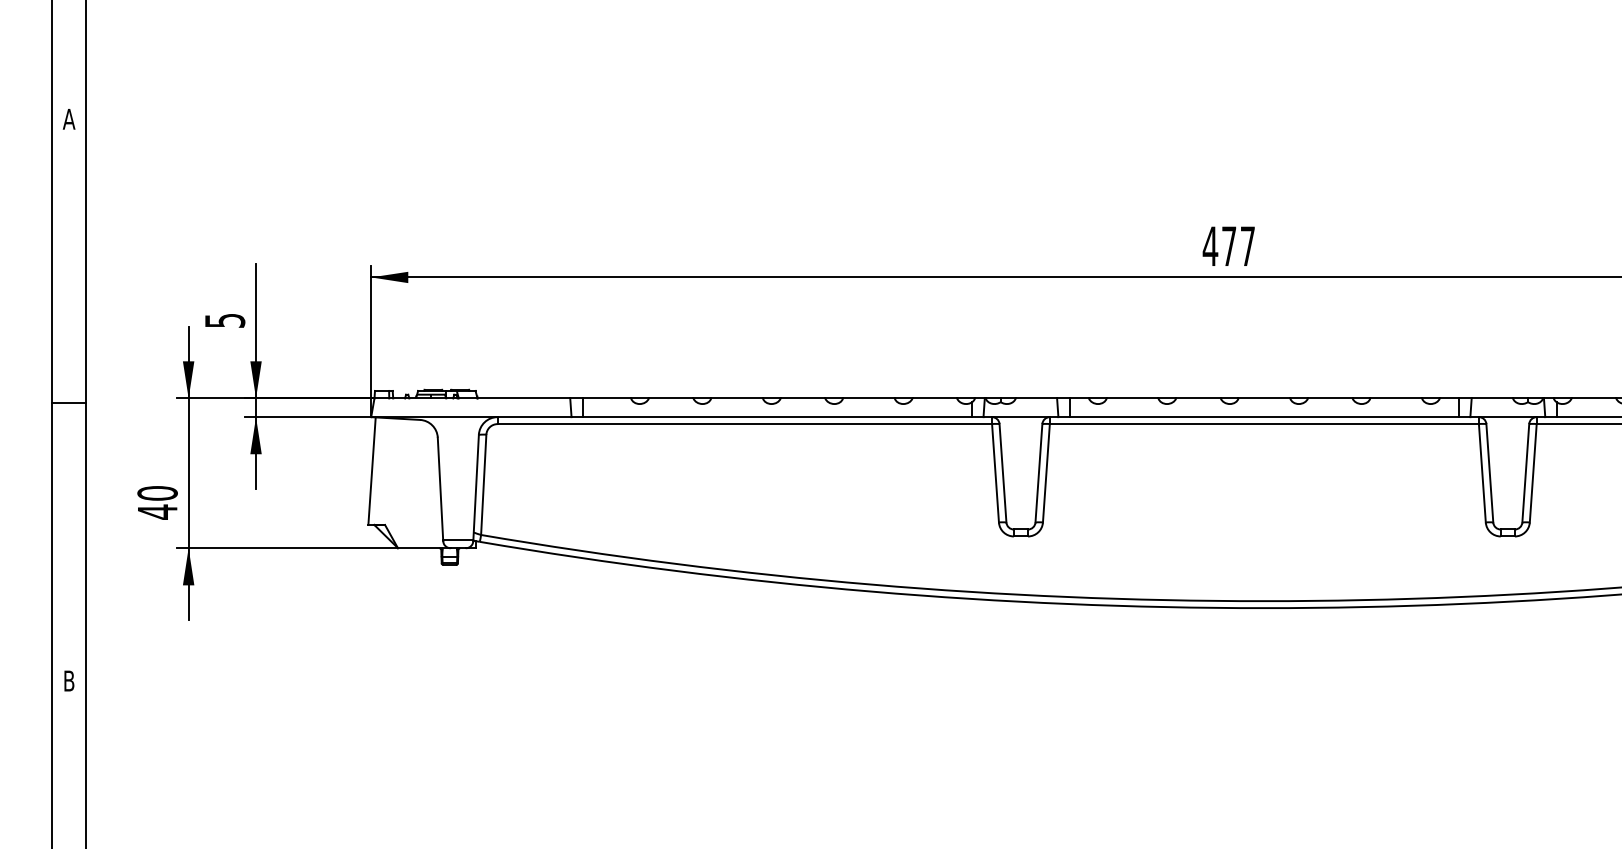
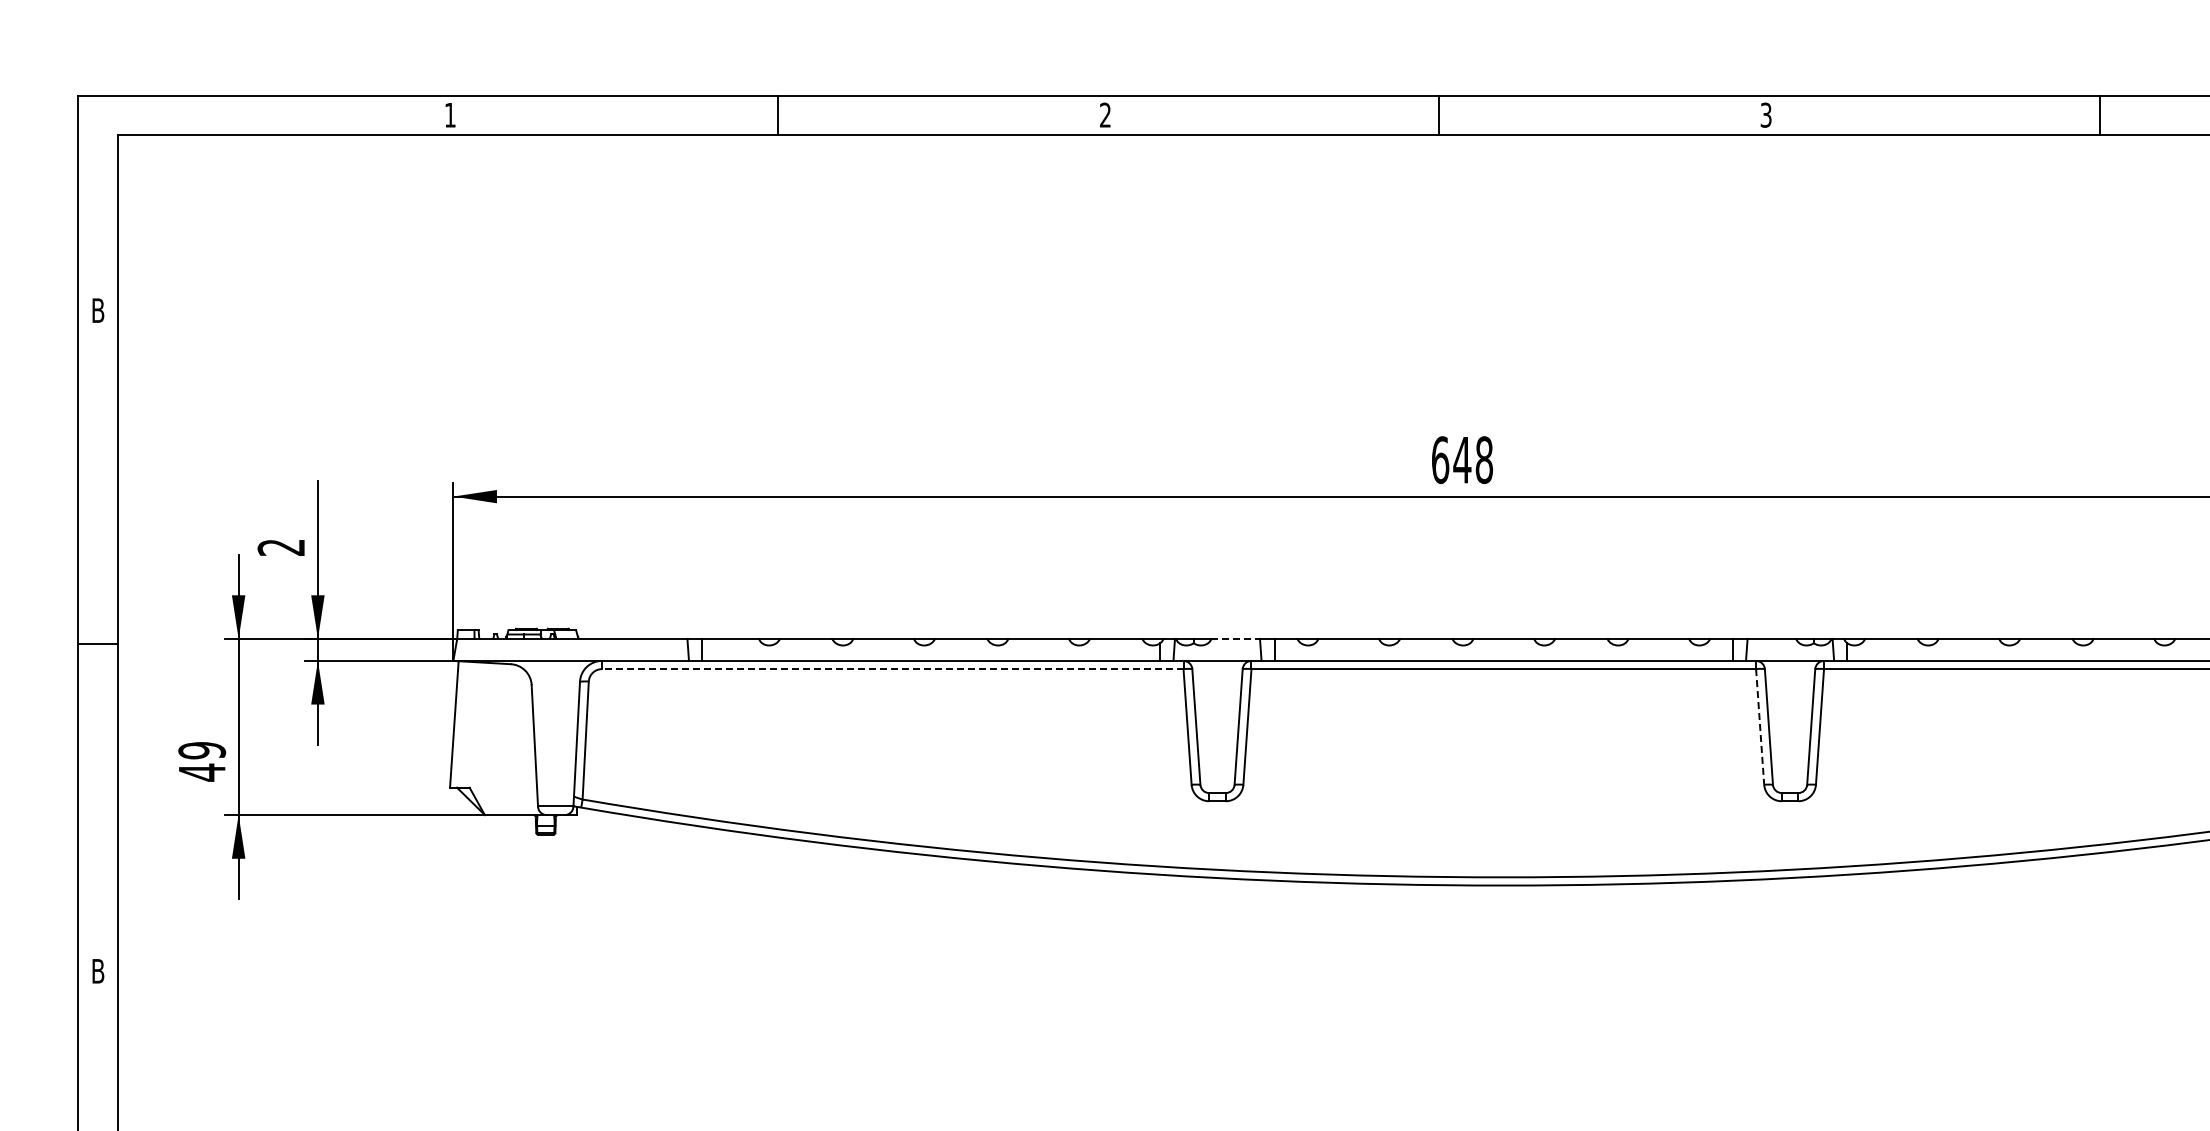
text: (68, 119) -> (97, 310), A -> B
text: (1228, 246) -> (1461, 460), 477 -> 648
text: (225, 320) -> (281, 547), 5 -> 2
line: (1037, 398) -> (1236, 638), solid -> dashed
line: (744, 424) -> (892, 669), solid -> dashed
line: (1482, 473) -> (1760, 727), solid -> dashed
text: (157, 493) -> (202, 750), 40 -> 49

